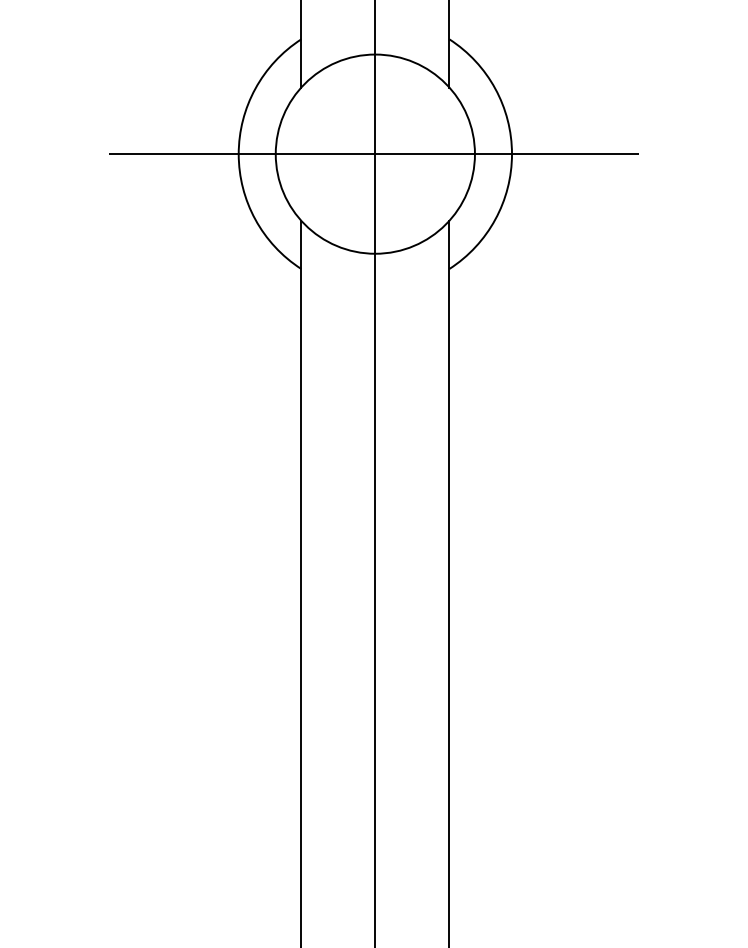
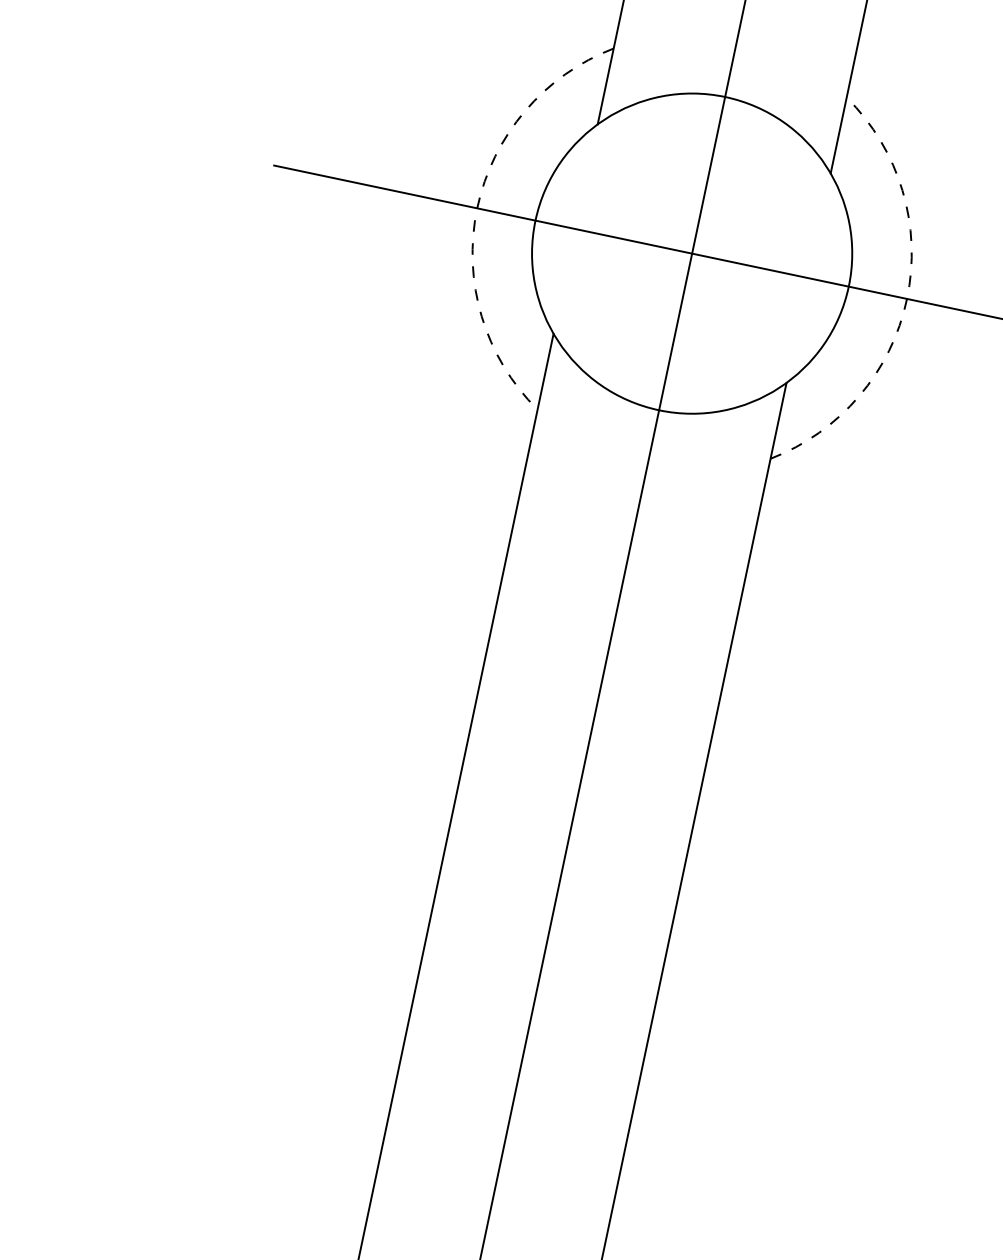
arc: (238, 154) -> (476, 208), solid -> dashed
arc: (512, 154) -> (907, 299), solid -> dashed

